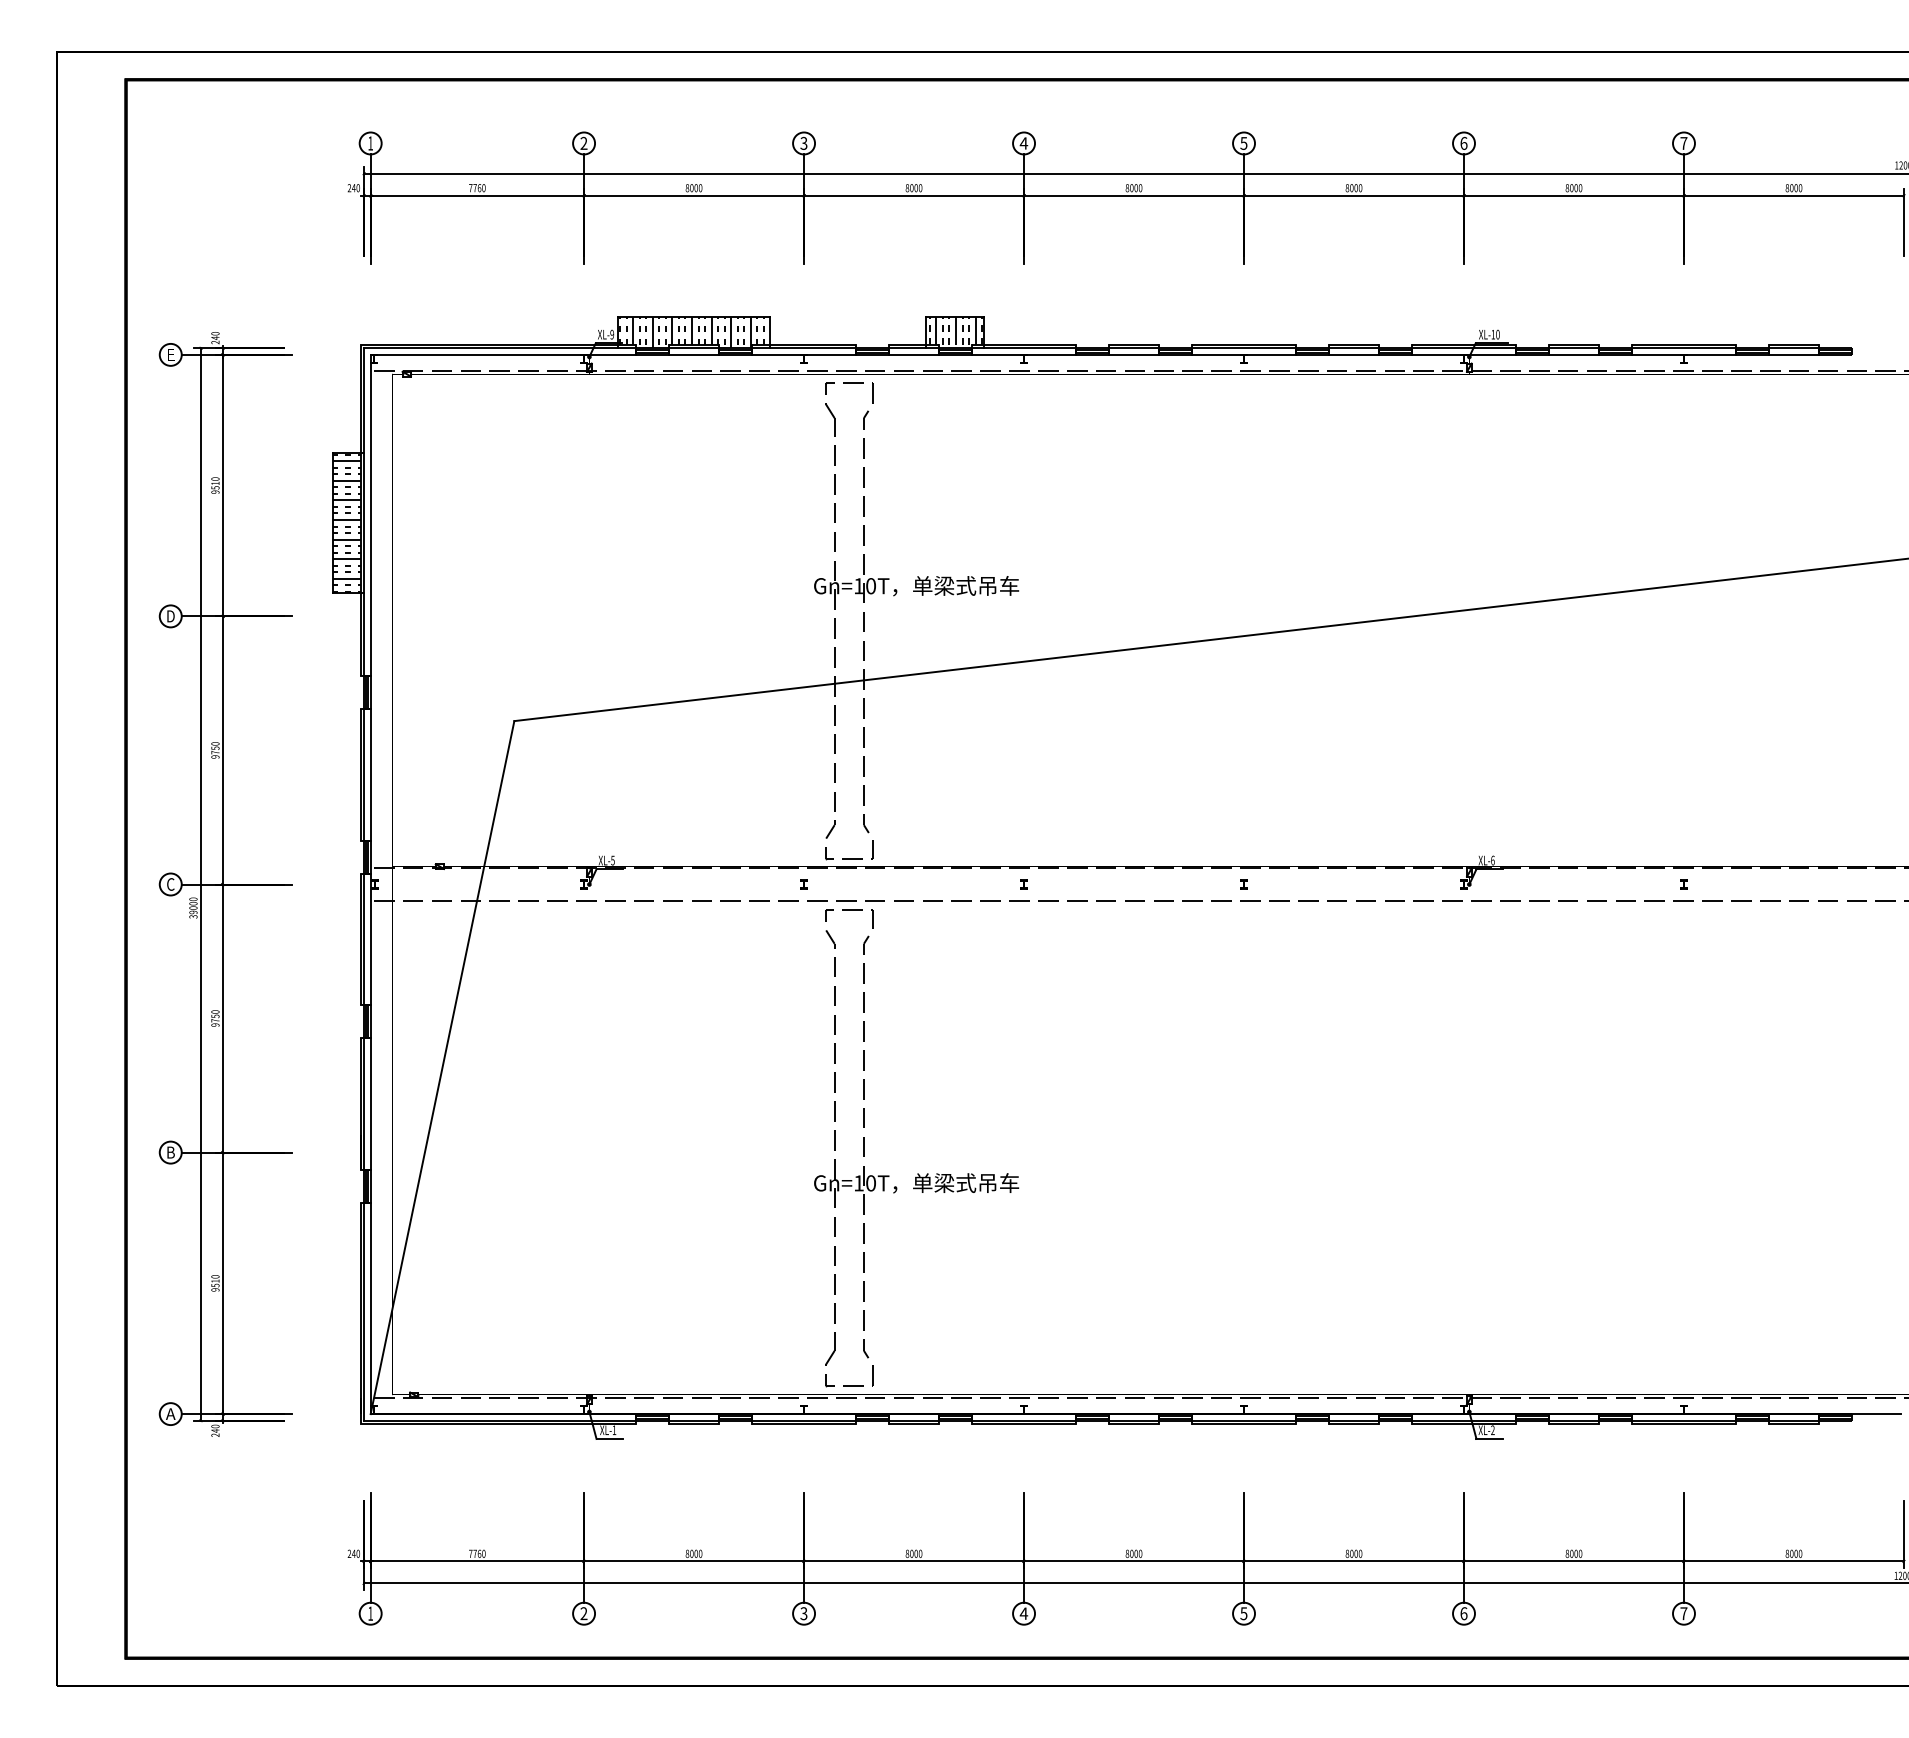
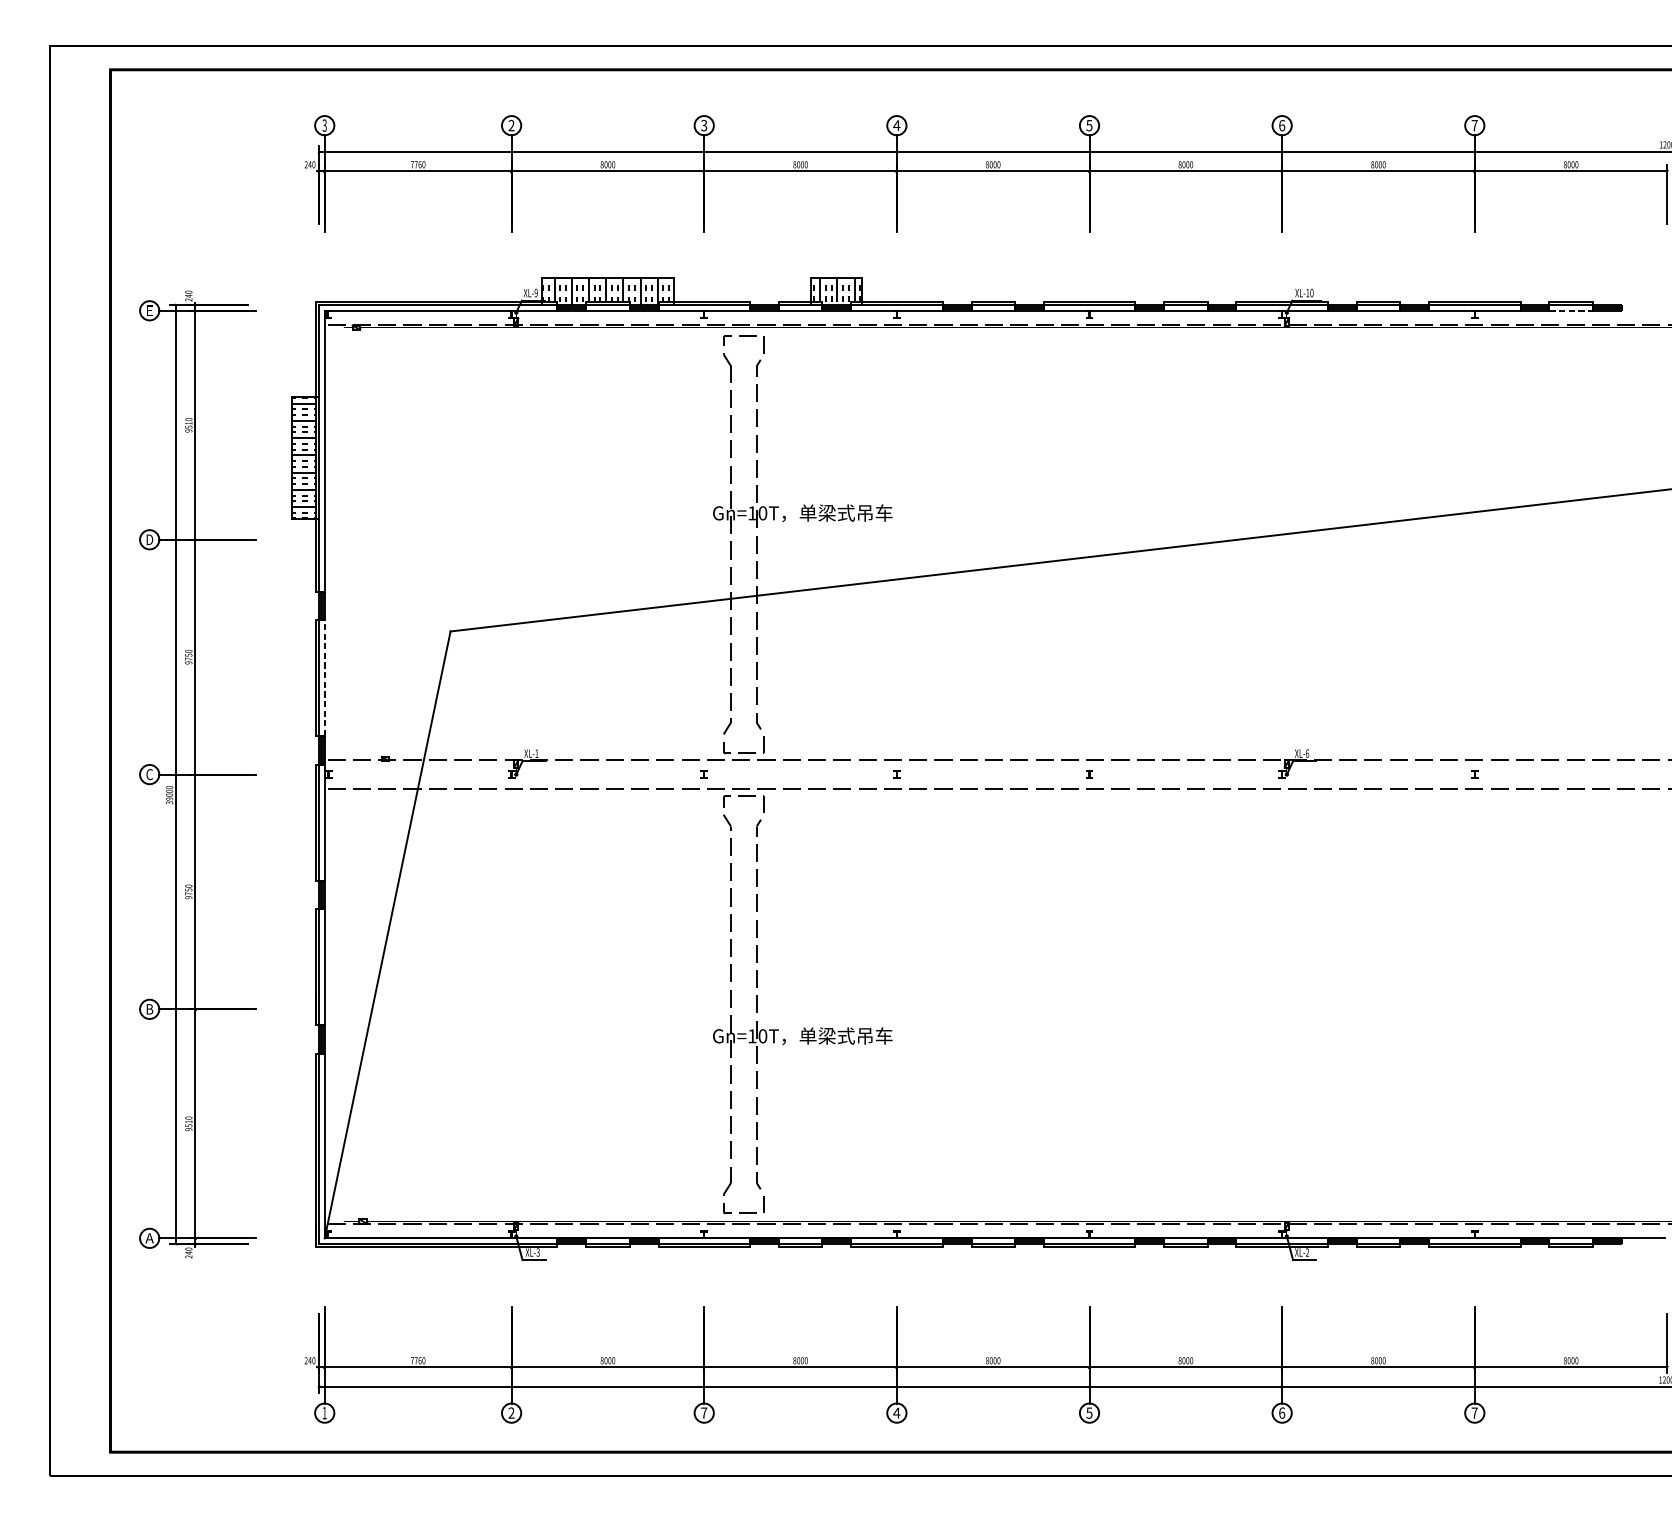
text: (370, 143) -> (324, 125), 1 -> 3
line: (1793, 354) -> (1570, 310), solid -> dashed
line: (370, 774) -> (324, 678), solid -> dashed
text: (612, 860) -> (536, 753), XL-5 -> XL-1
text: (614, 1430) -> (538, 1252), XL-1 -> XL-3
text: (803, 1613) -> (703, 1412), 3 -> 7

